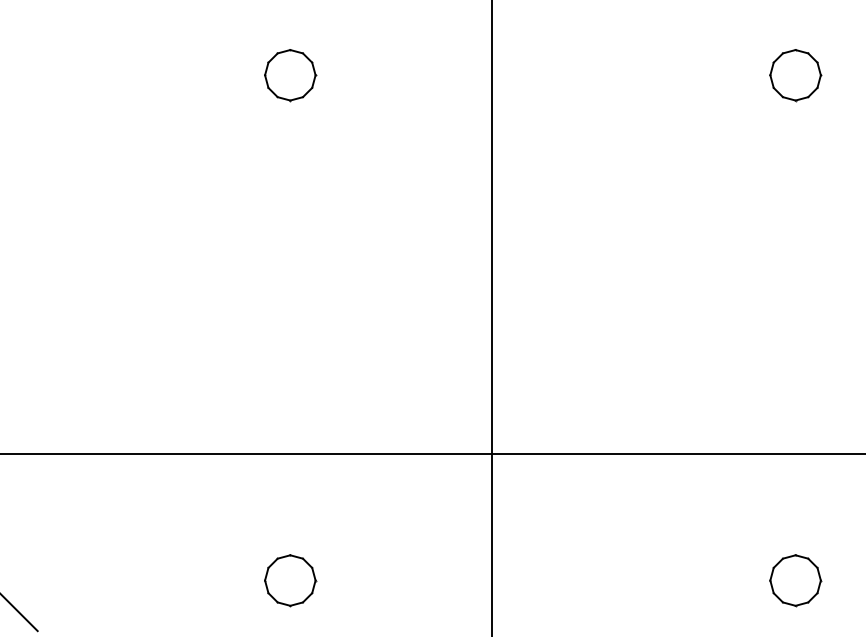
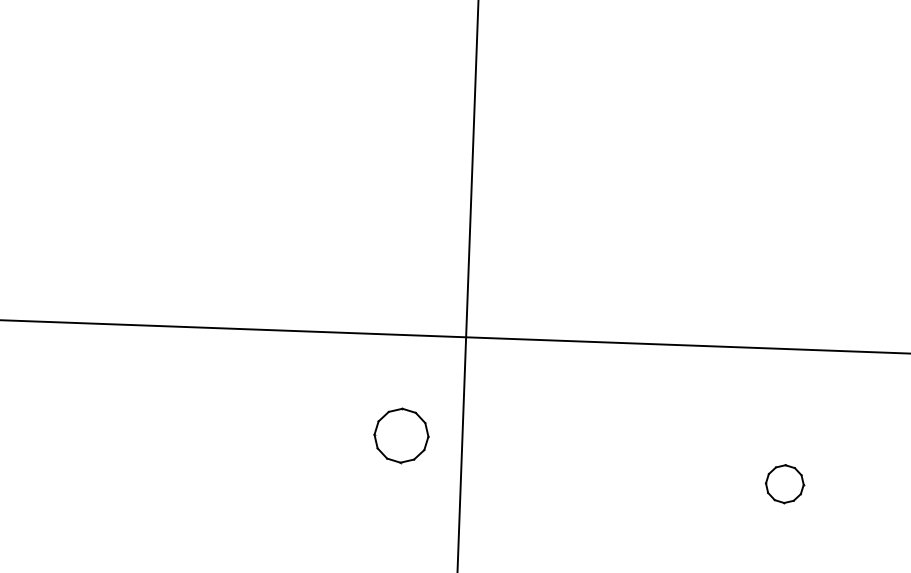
part: (290, 580) -> (401, 435), moved
part: (795, 580) -> (784, 483), size x0.7

